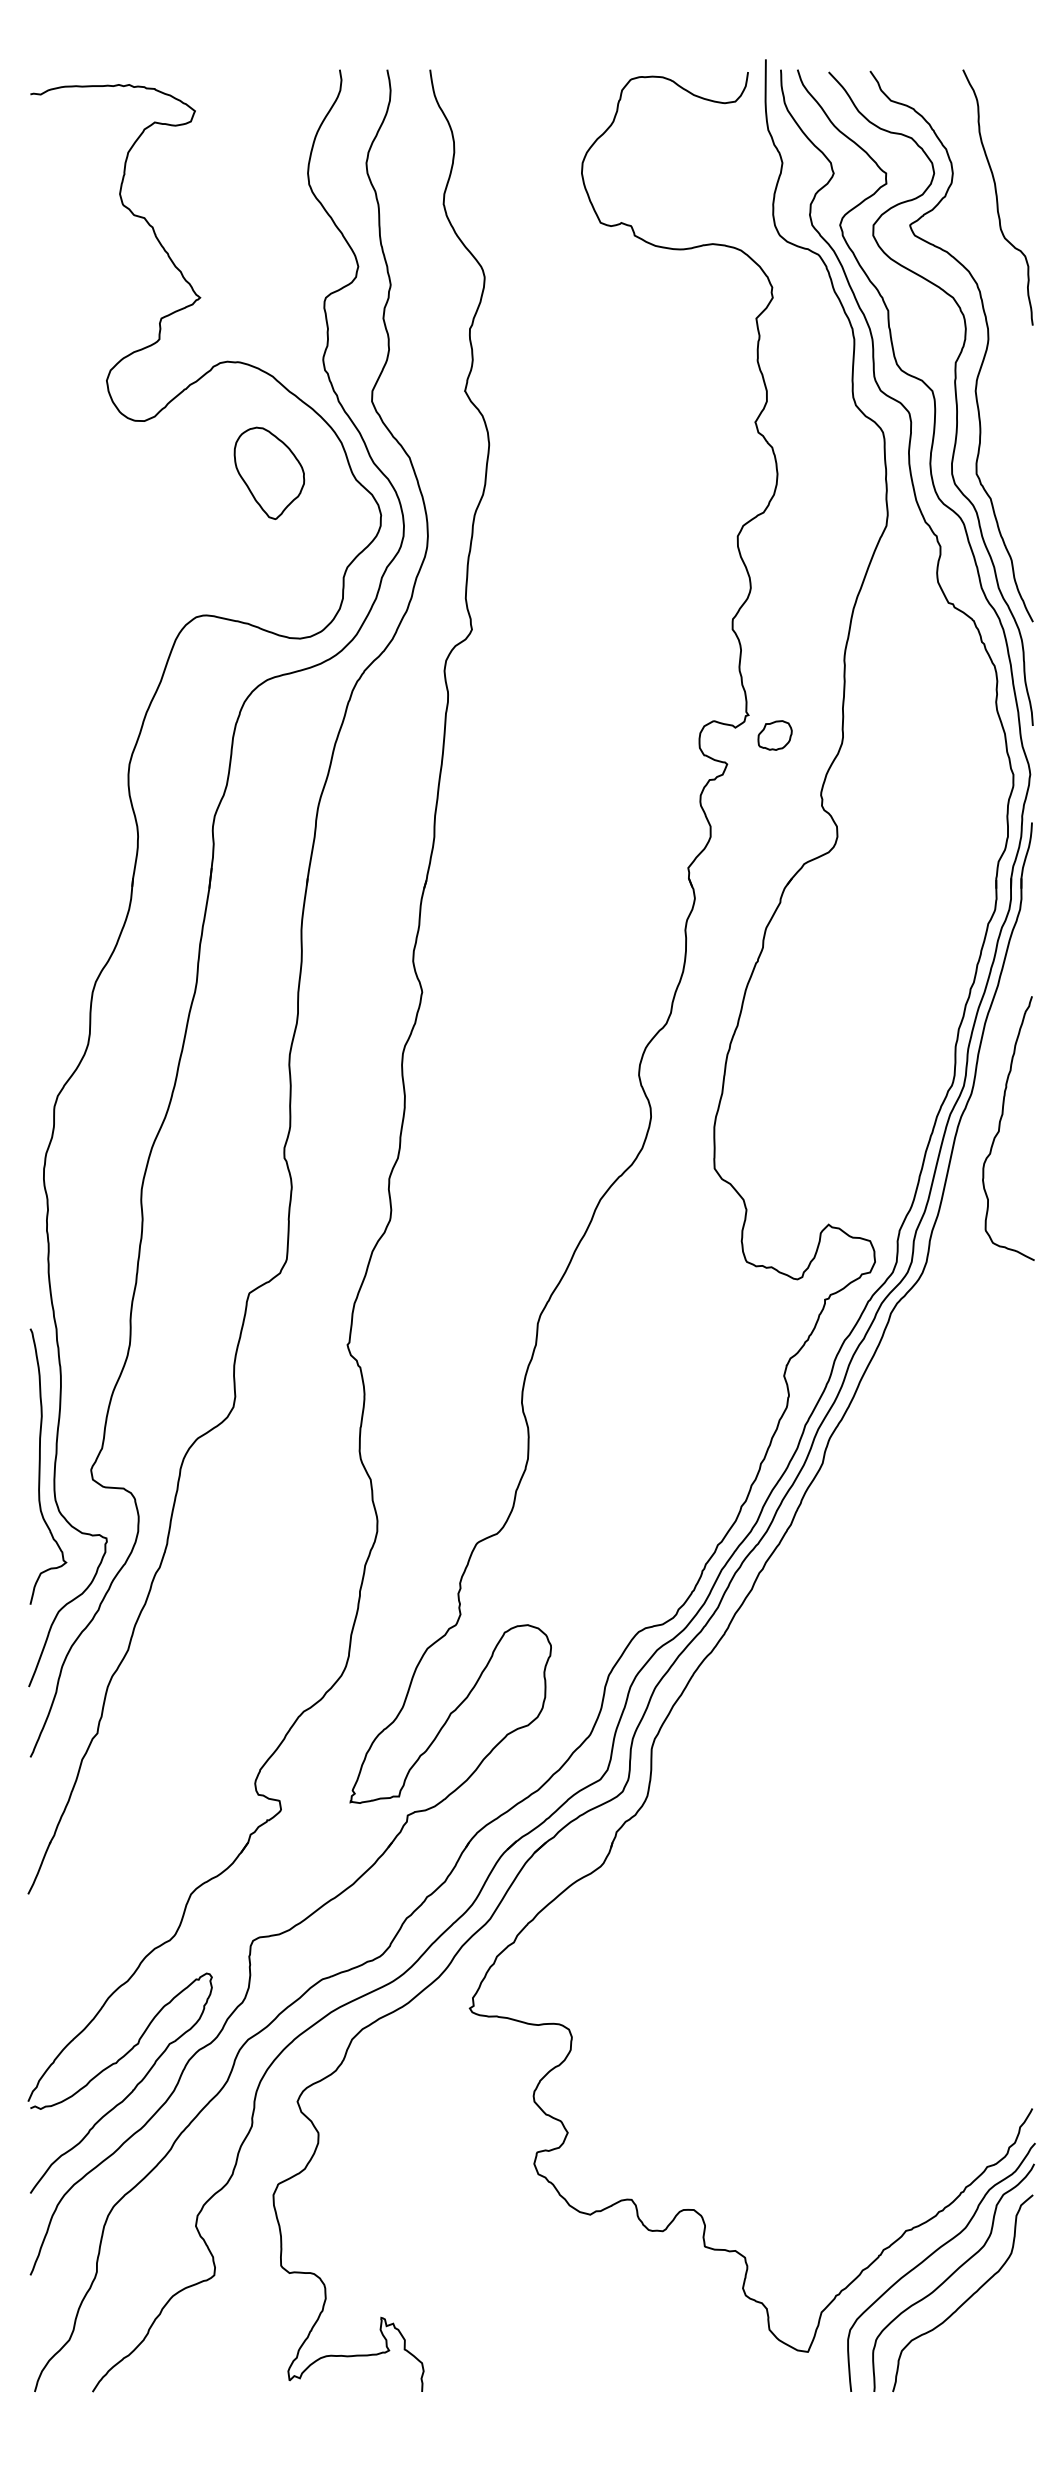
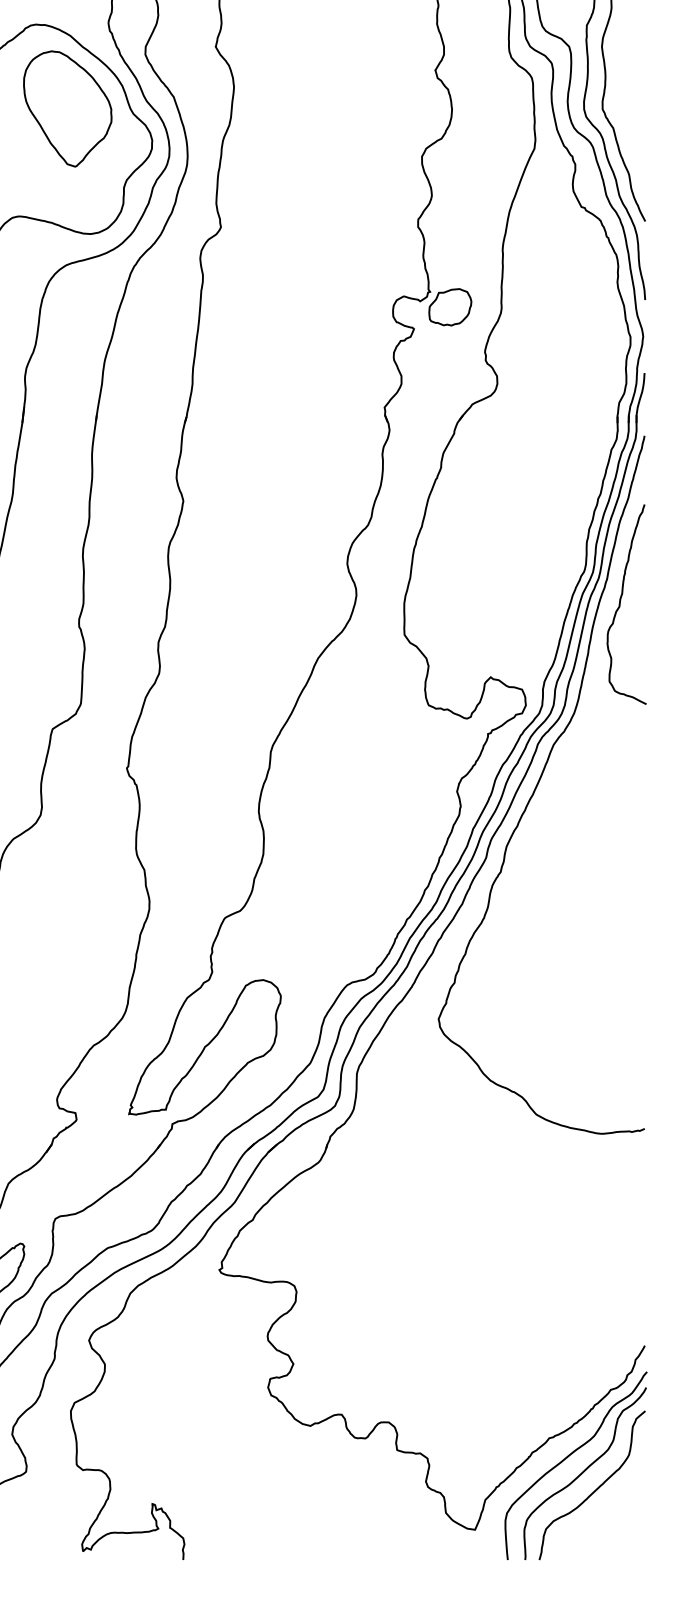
part: (269, 473) -> (67, 109), size x1.67
part: (774, 735) -> (449, 307), size x1.67
curve: (891, 1366) -> (538, 784), added

